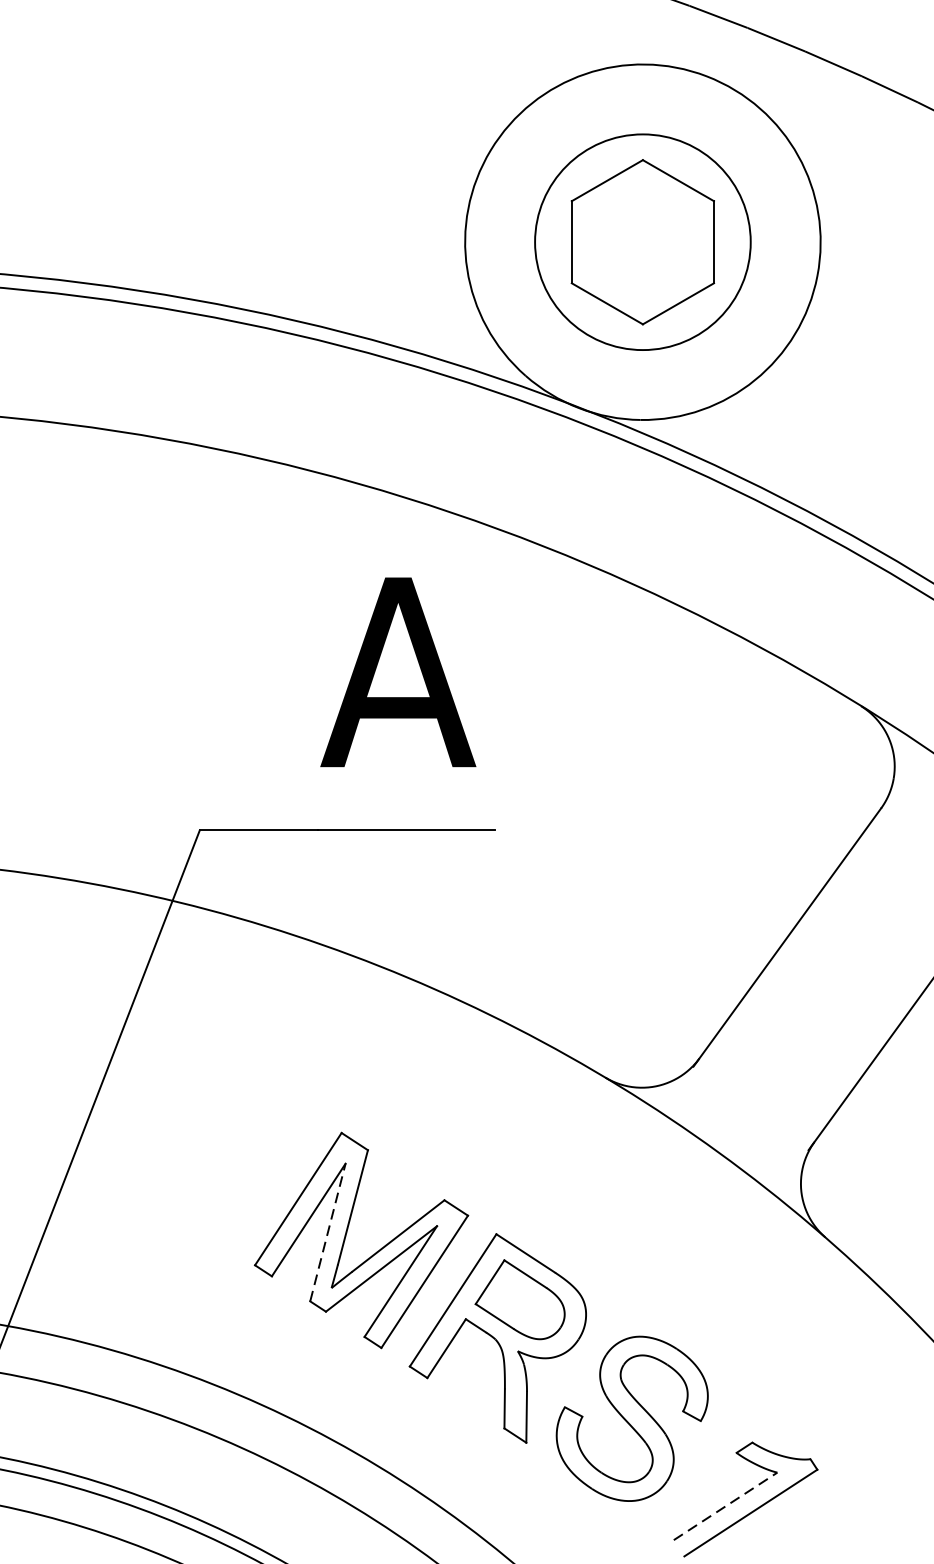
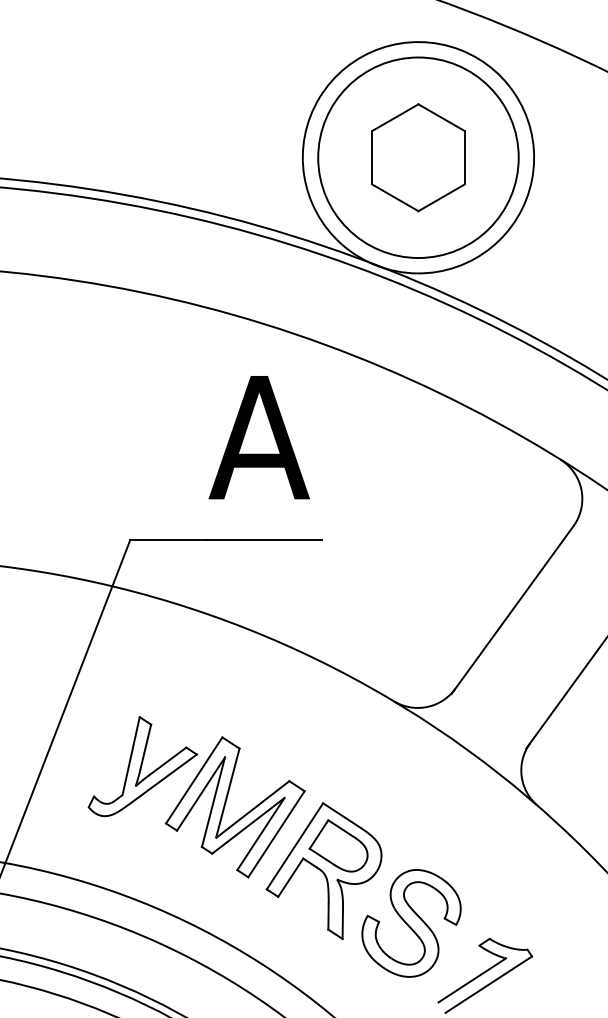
circle: (642, 241) -> (418, 157), size x1.43
part: (218, 1177) -> (142, 766), added
line: (327, 1231) -> (213, 801), dashed -> solid
line: (725, 1506) -> (472, 980), dashed -> solid

